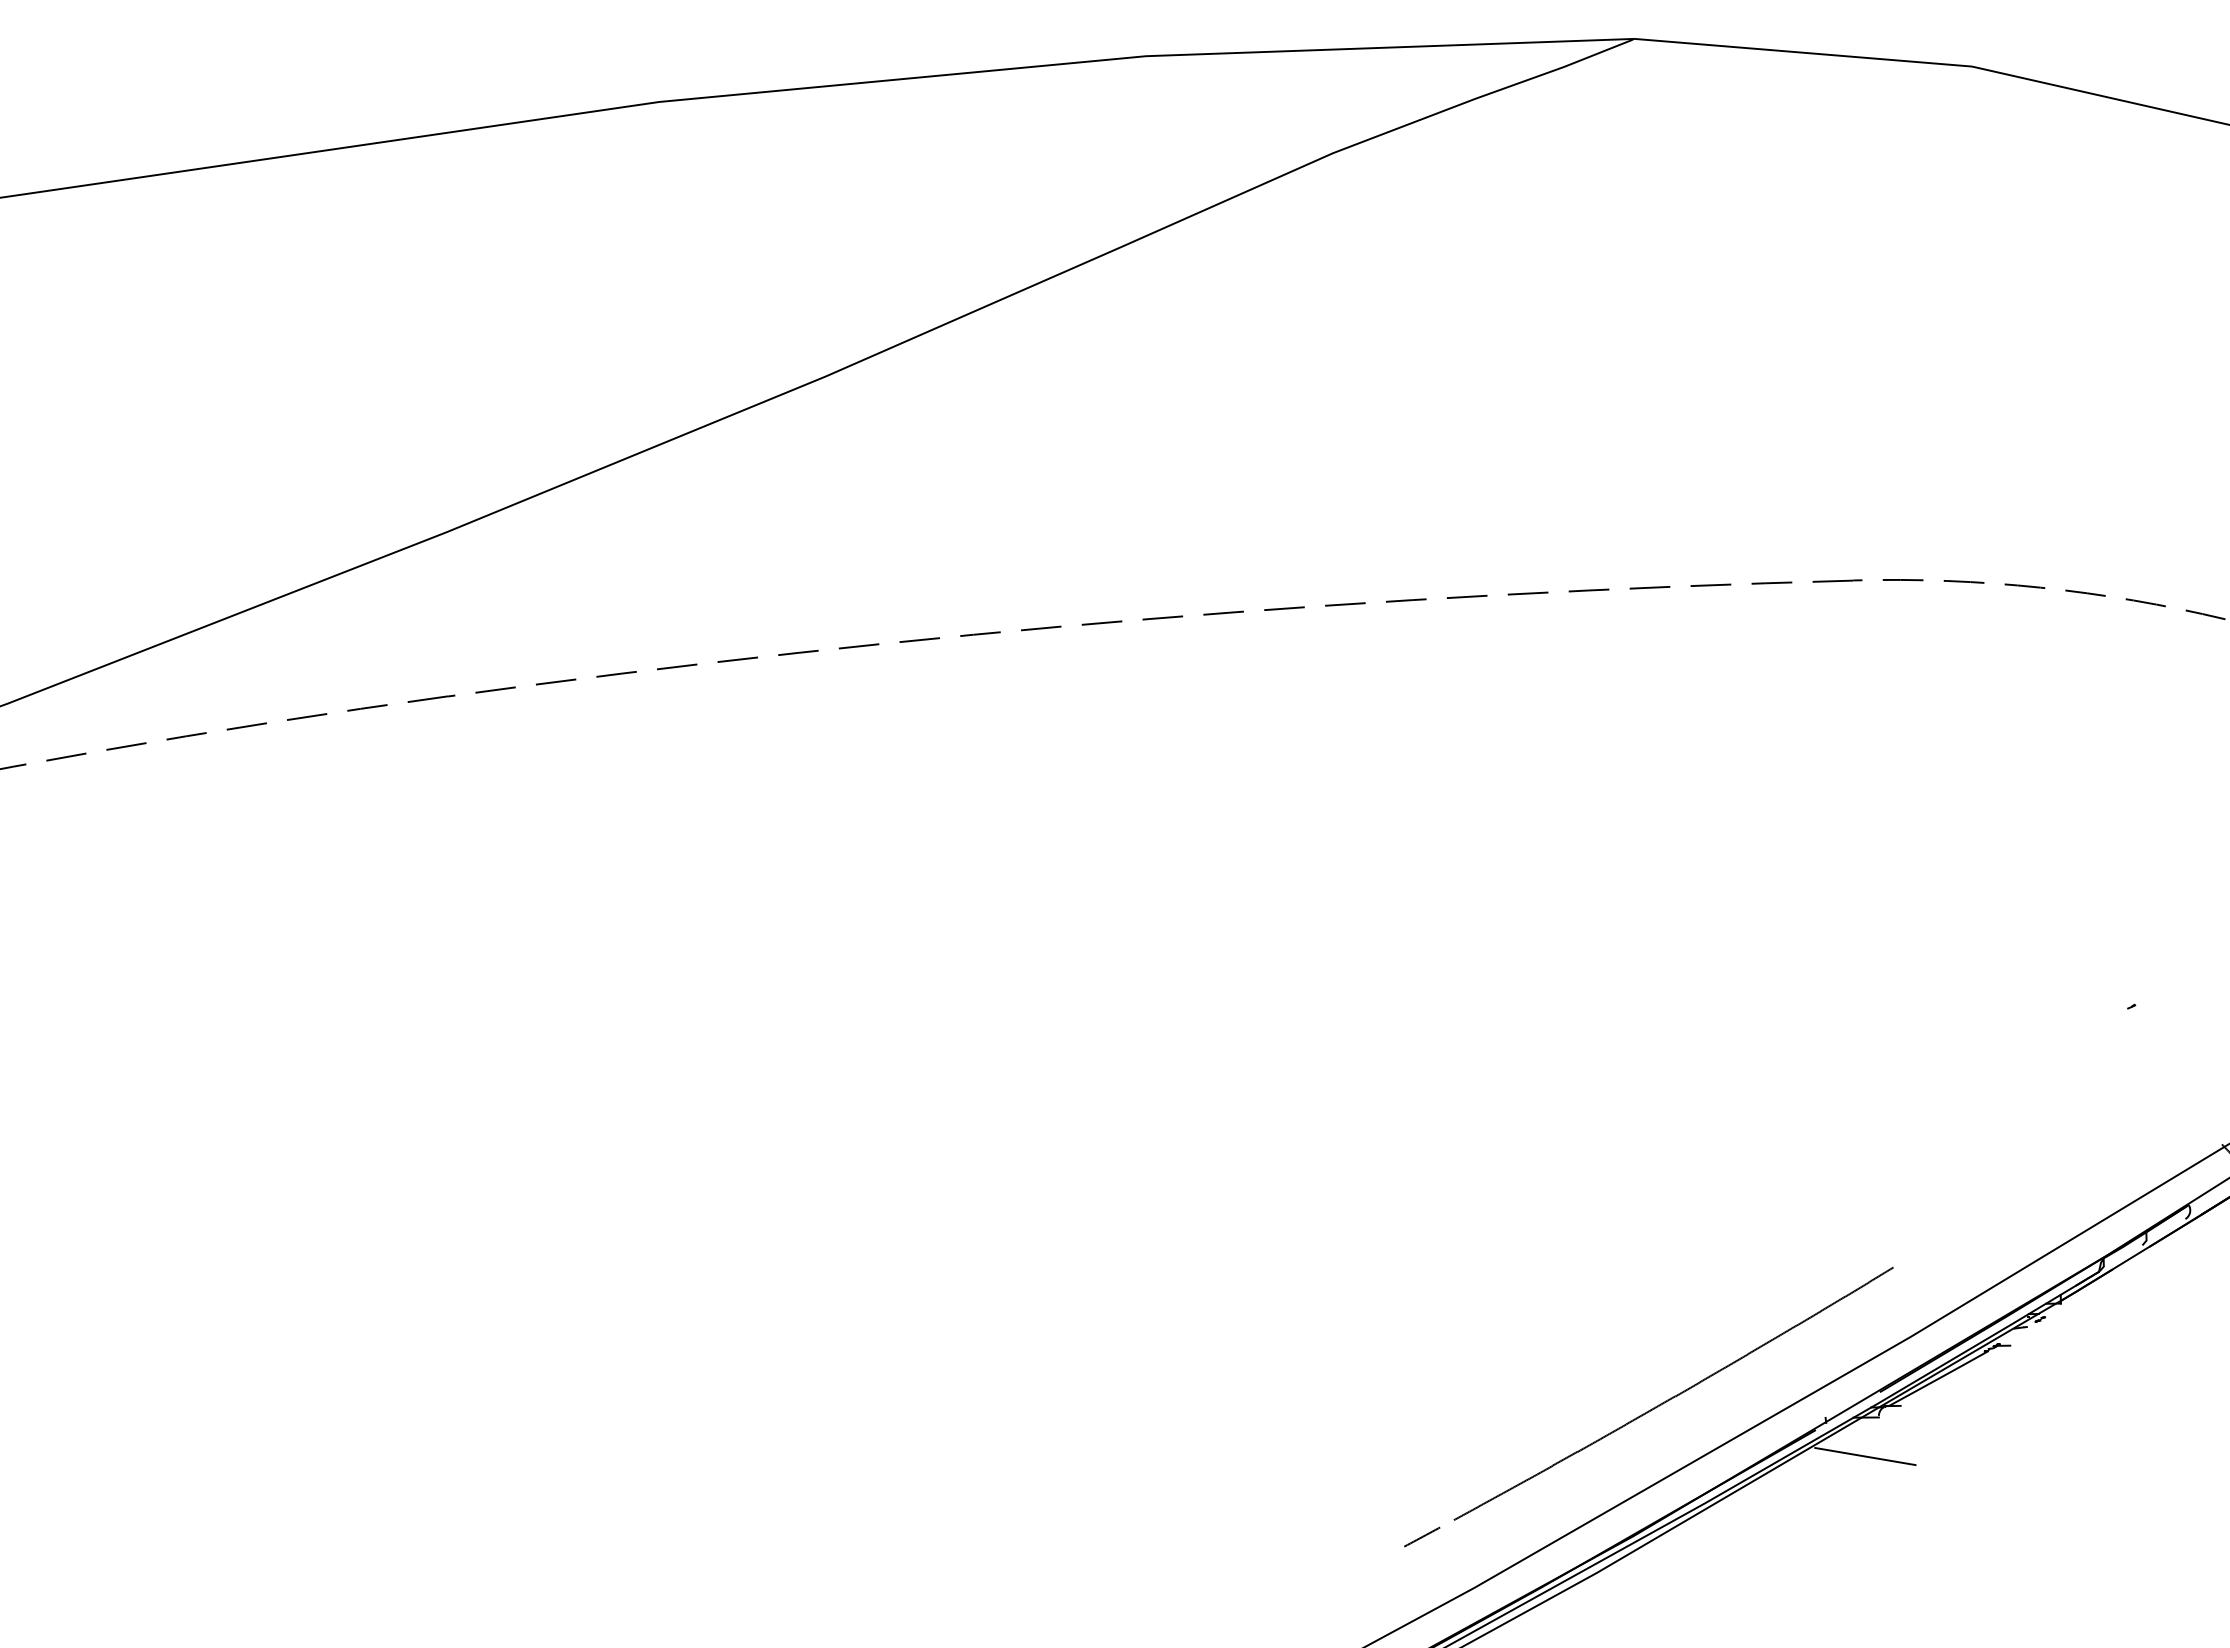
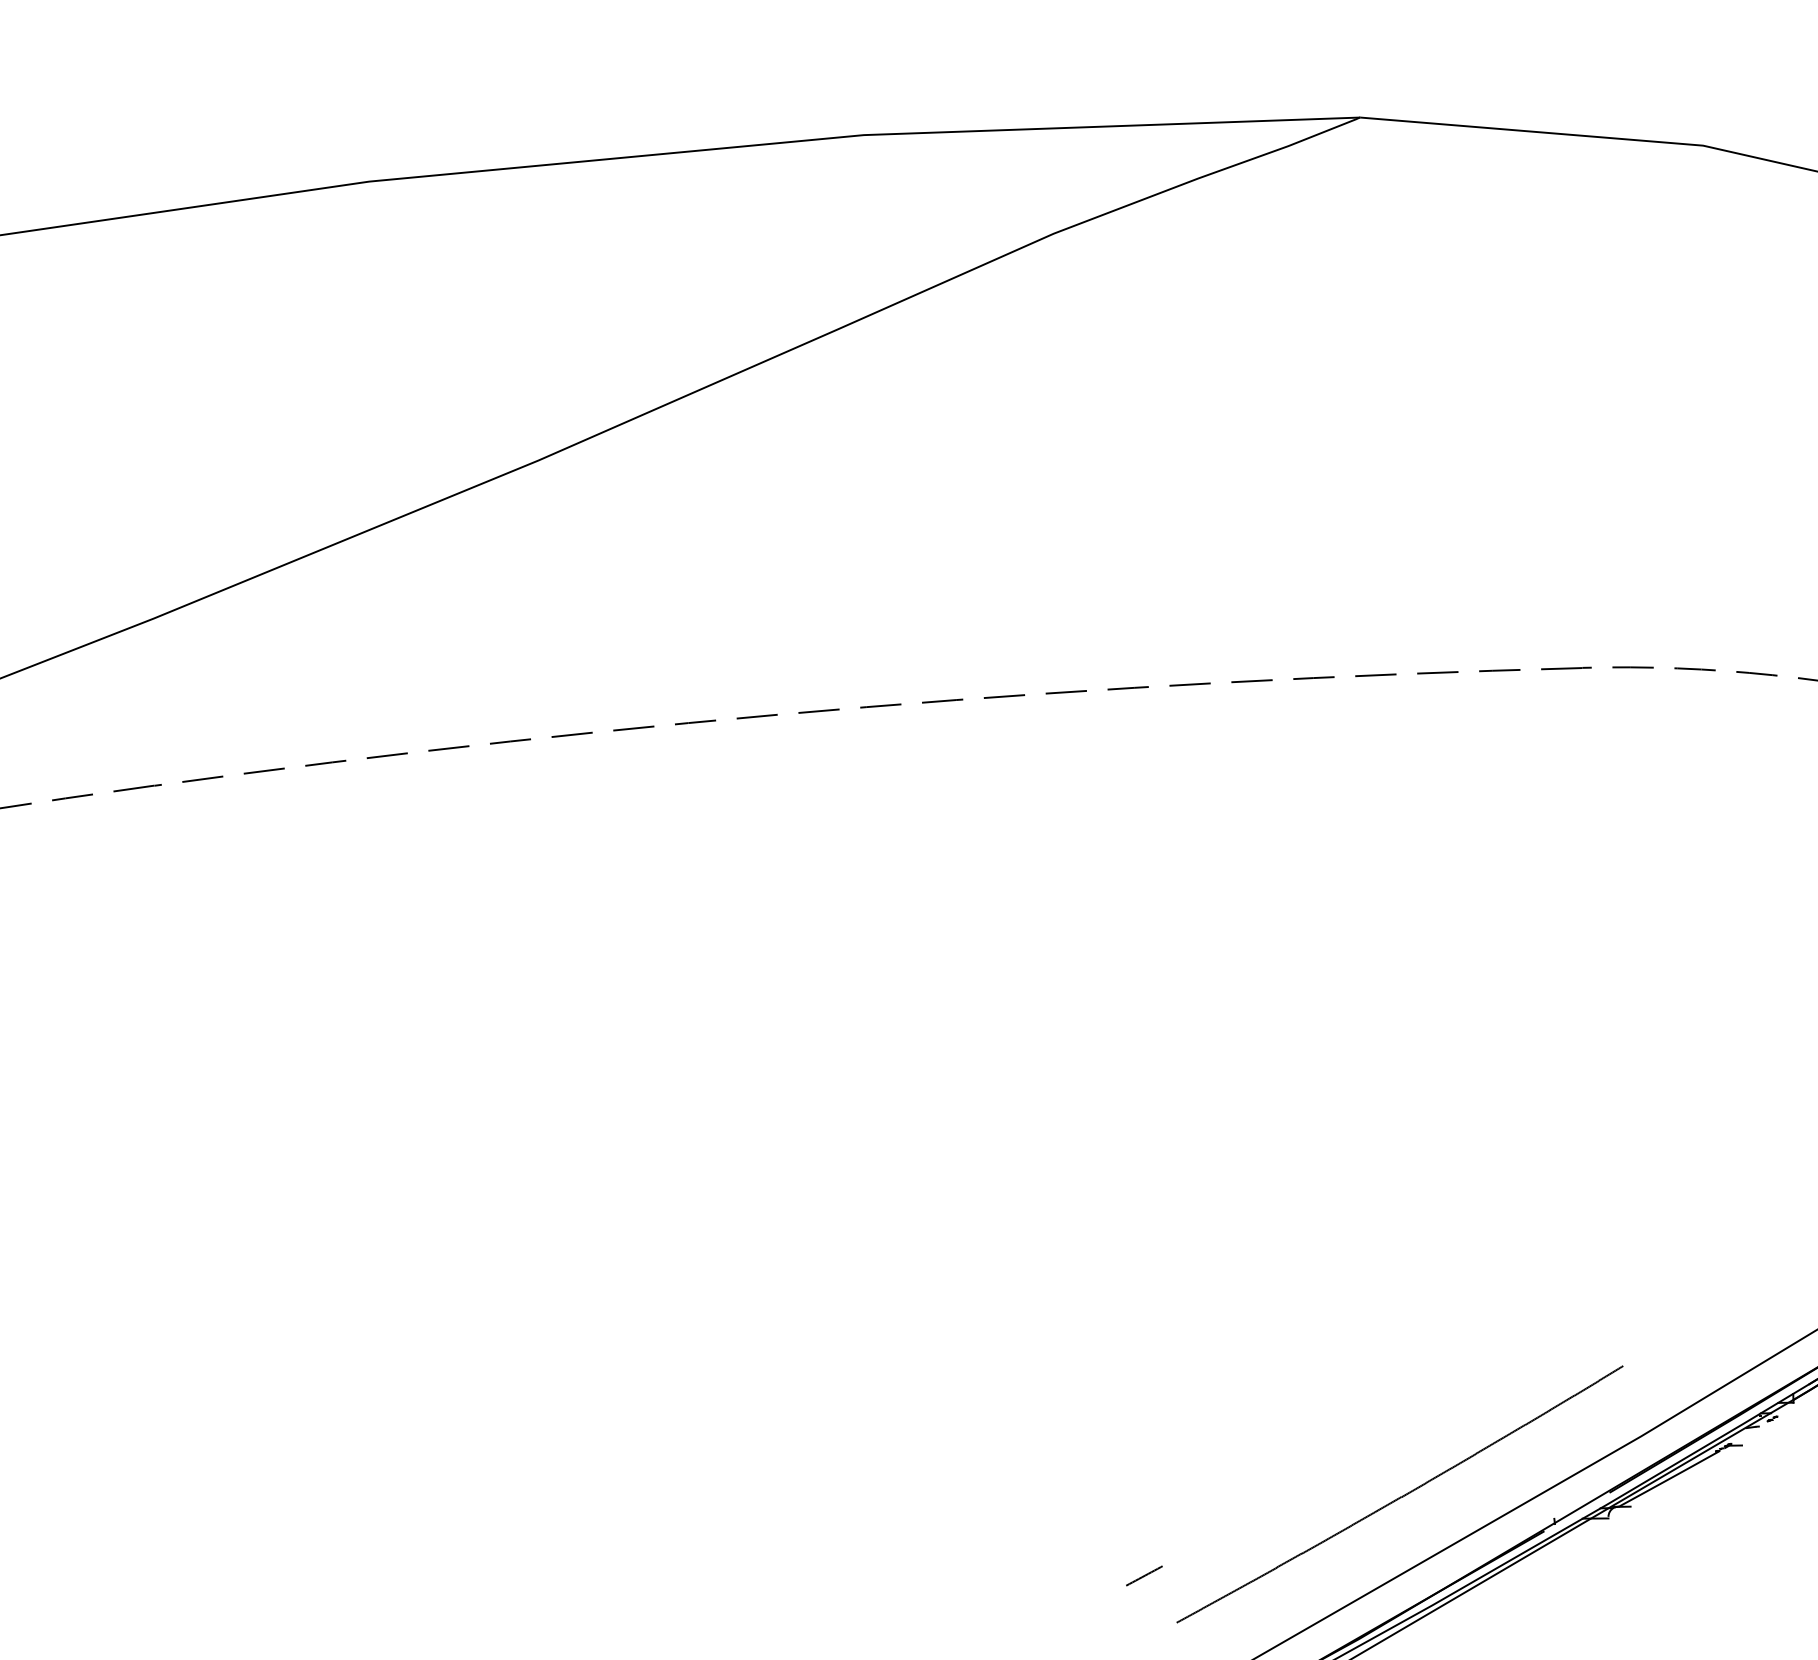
line: (1865, 1456) -> (1594, 1558), removed
line: (1422, 1536) -> (1144, 1575), moved

